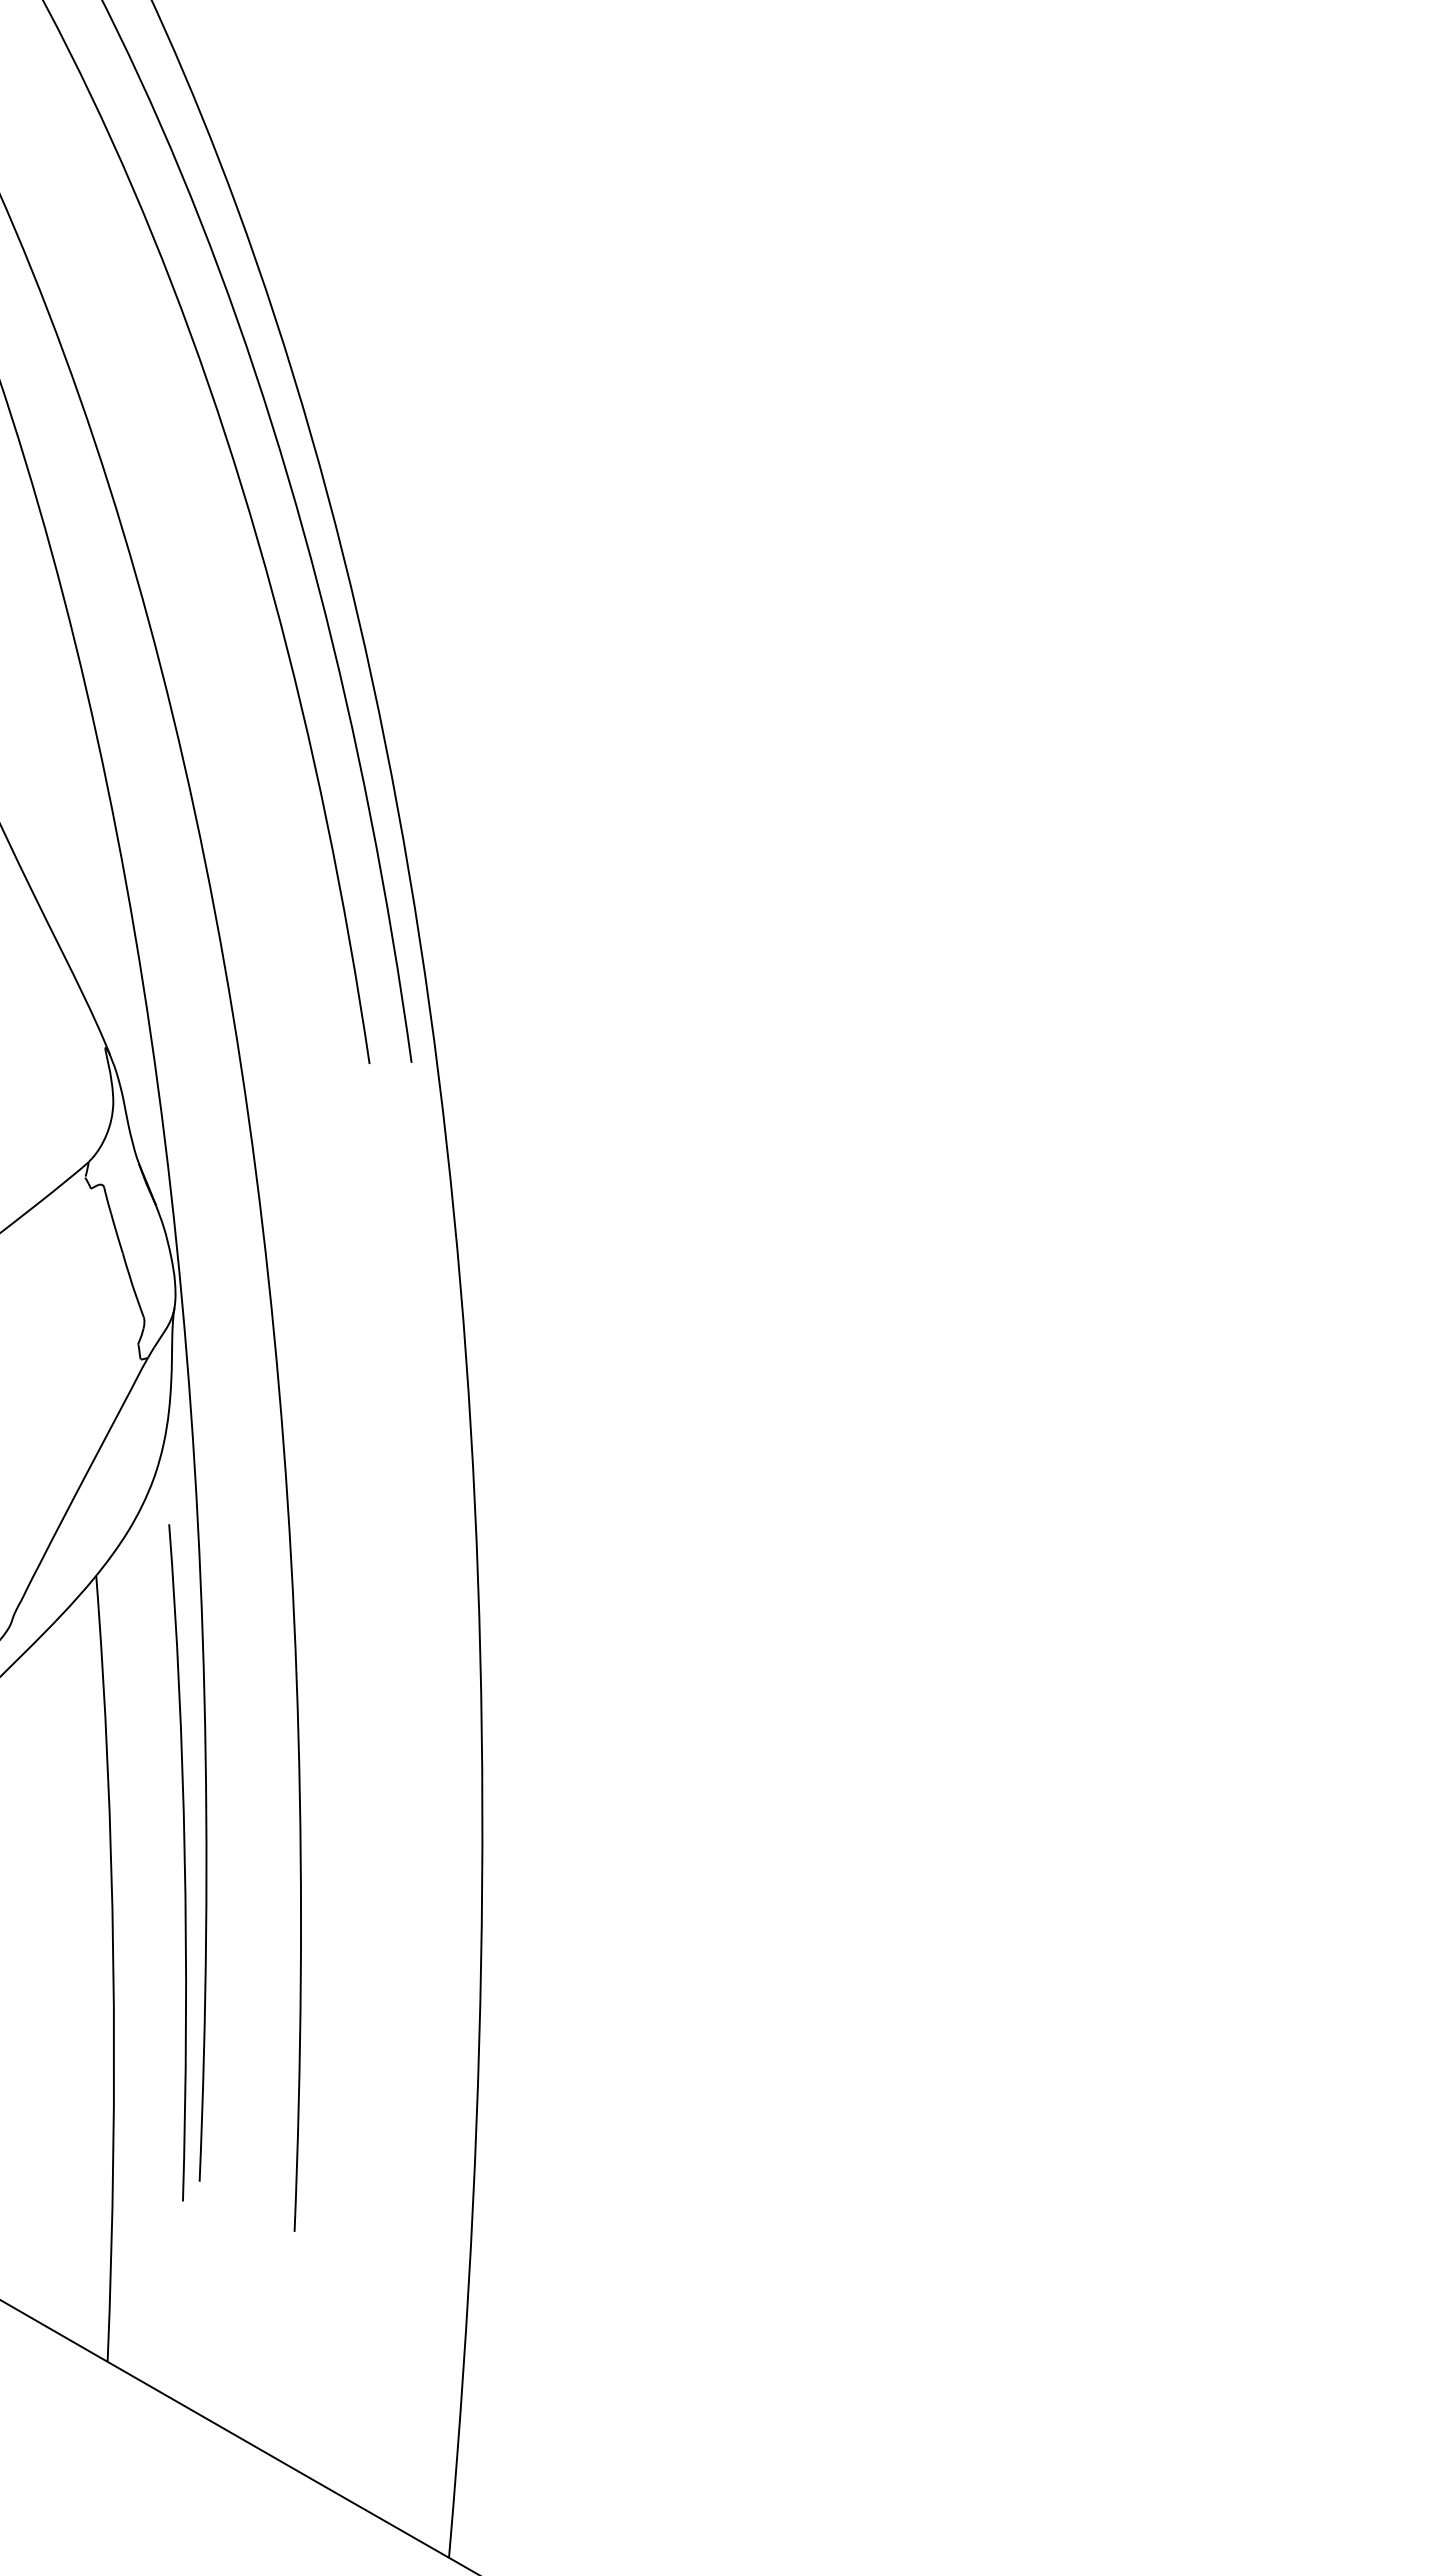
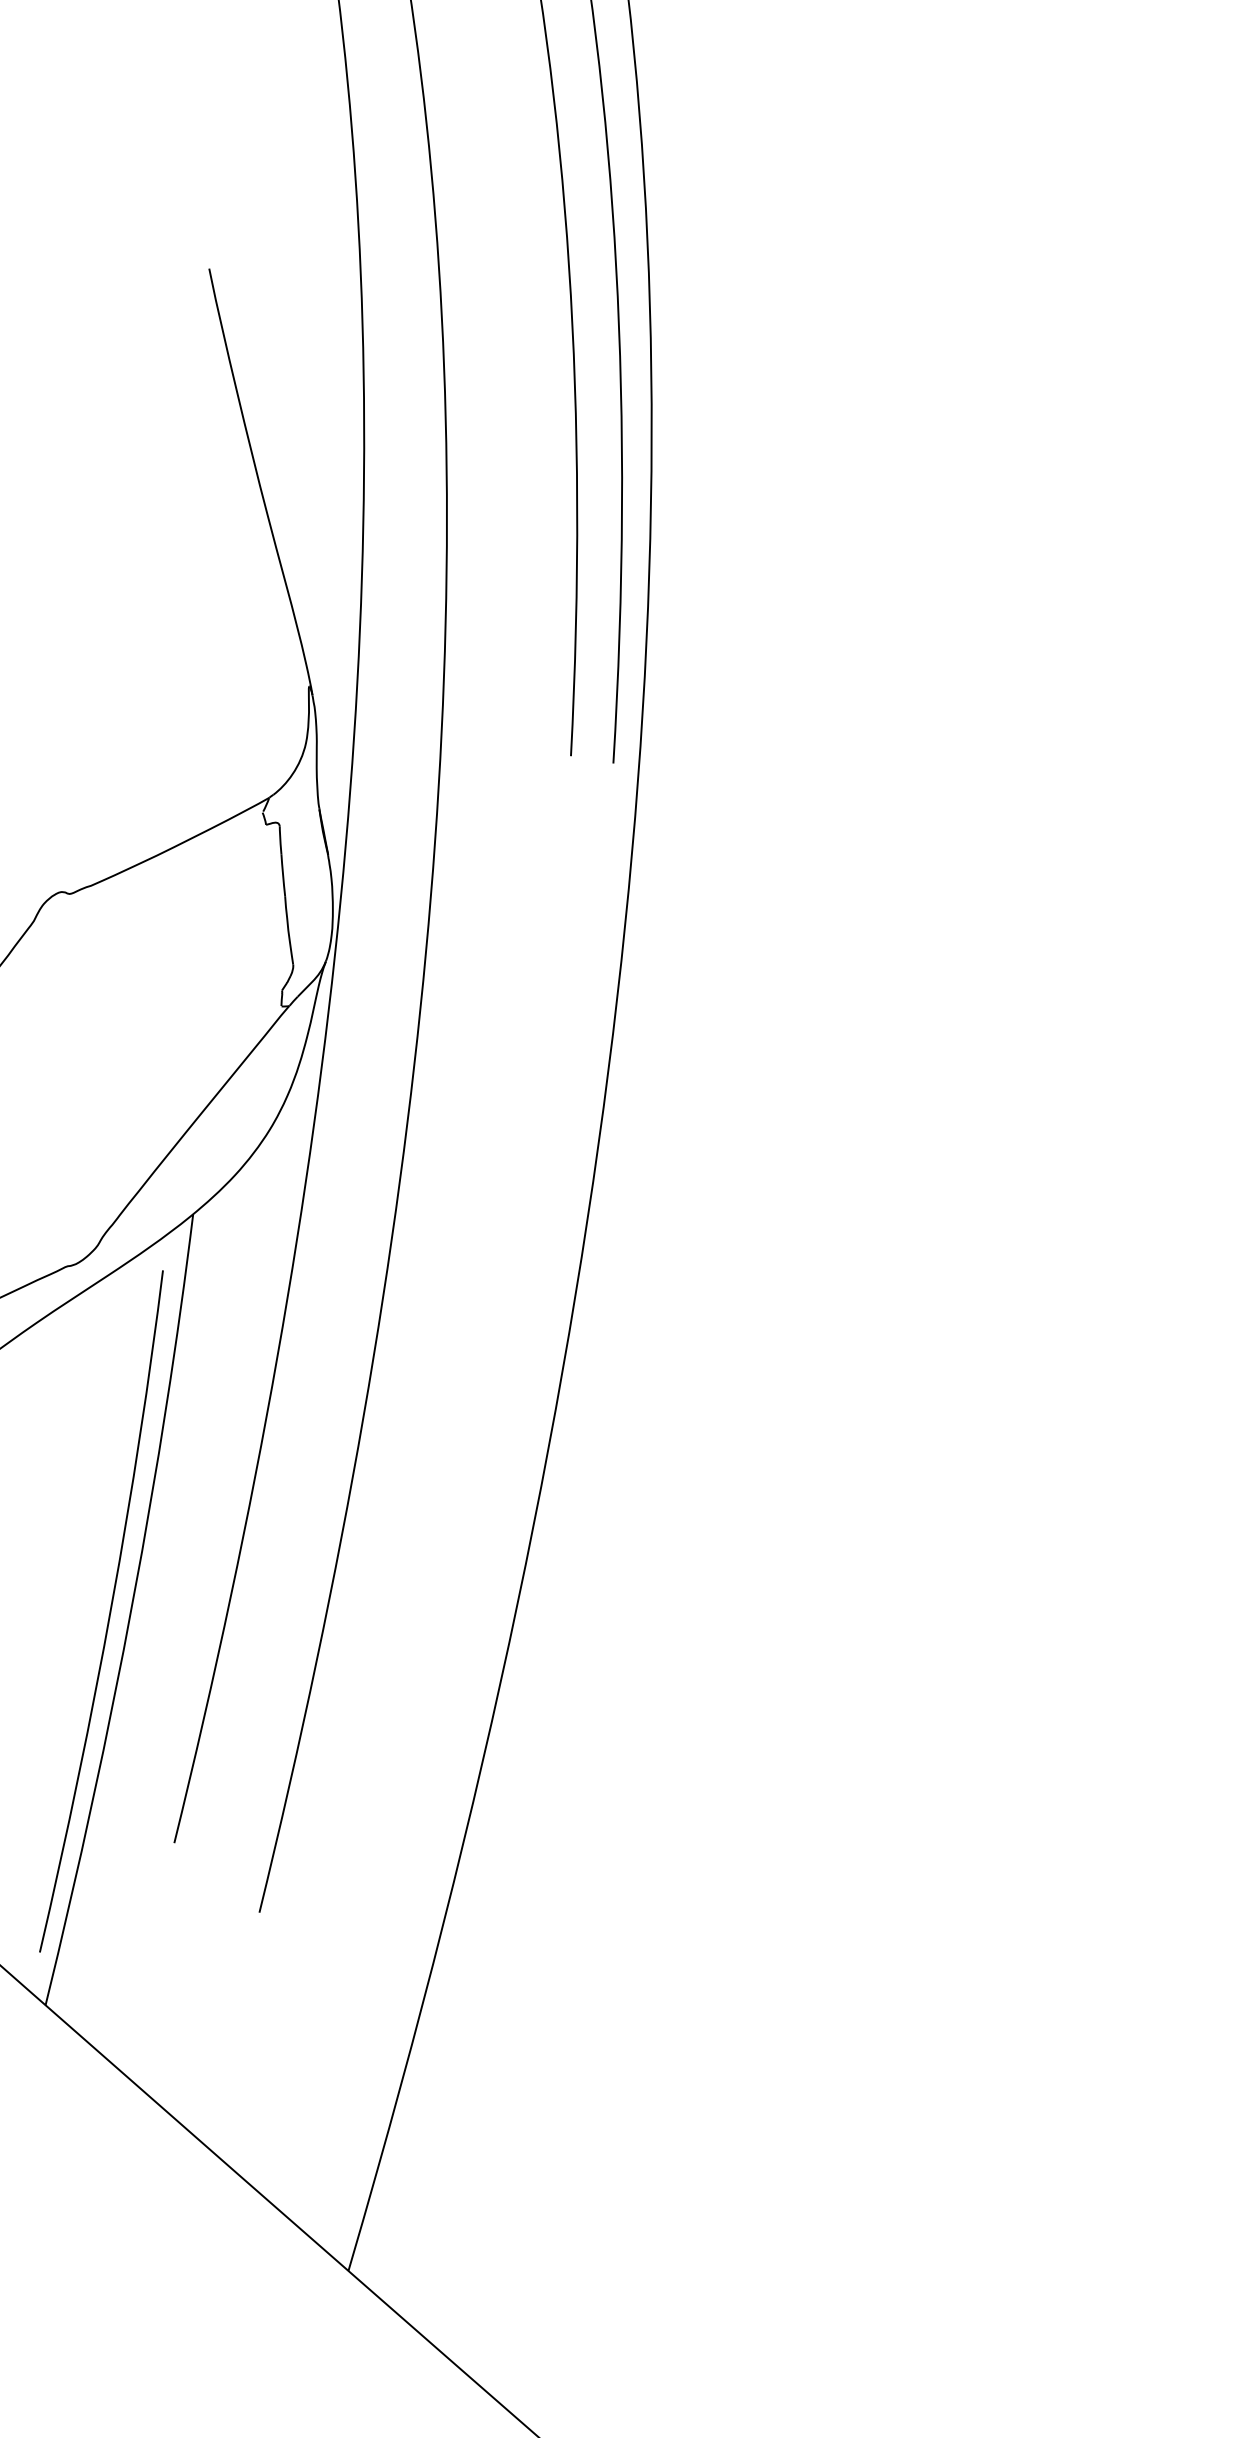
curve: (183, 1862) -> (108, 1612), moved

